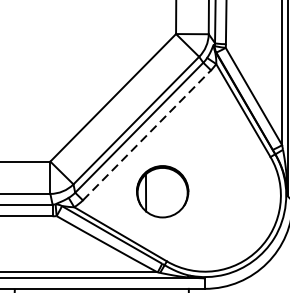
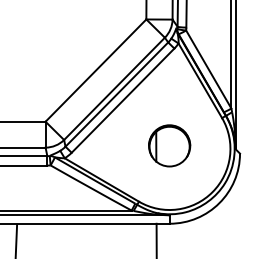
line: (147, 135) -> (123, 100), dashed -> solid
part: (162, 191) -> (169, 145), moved

